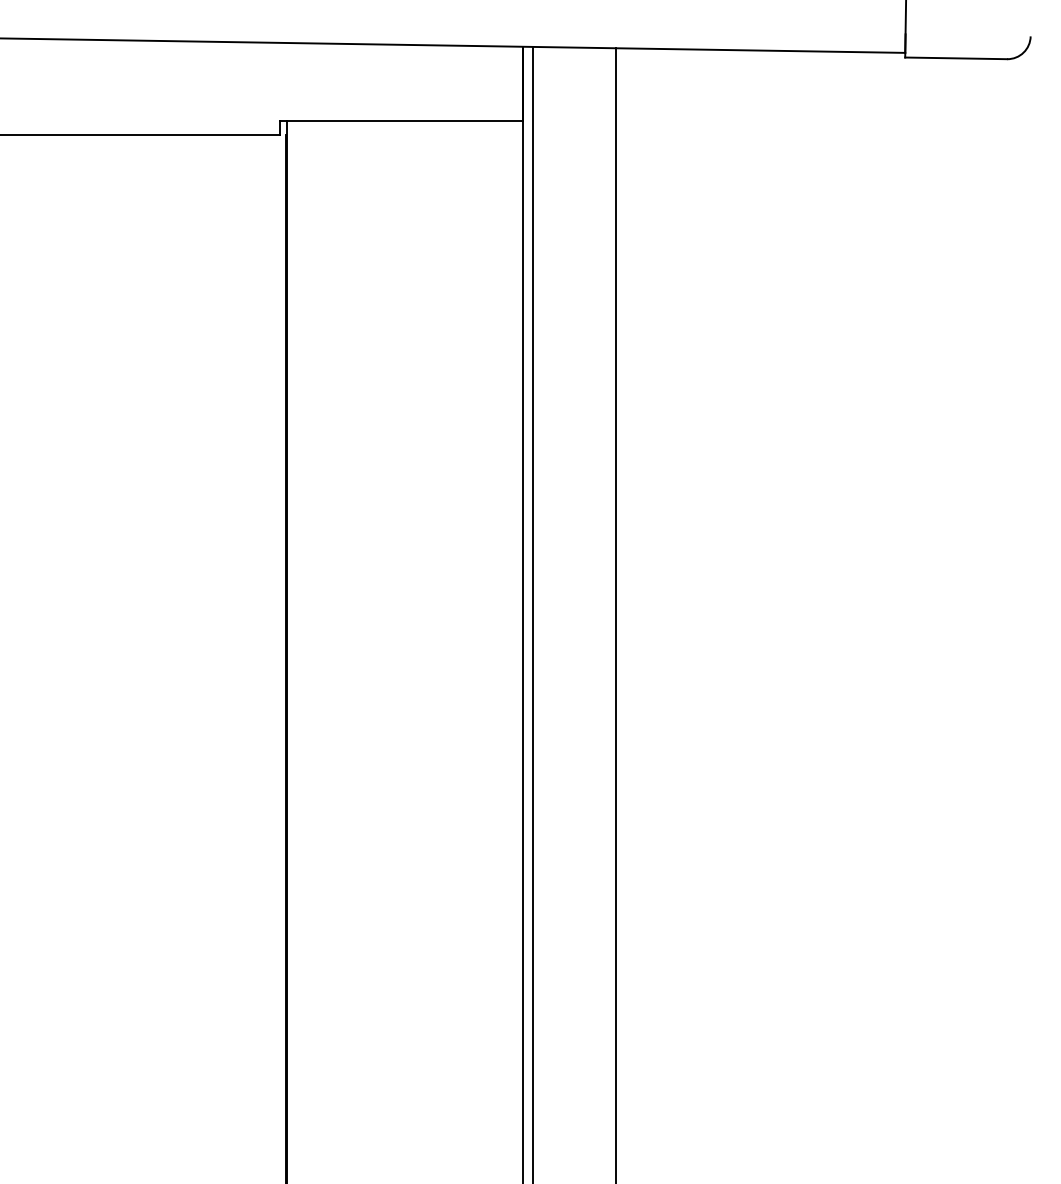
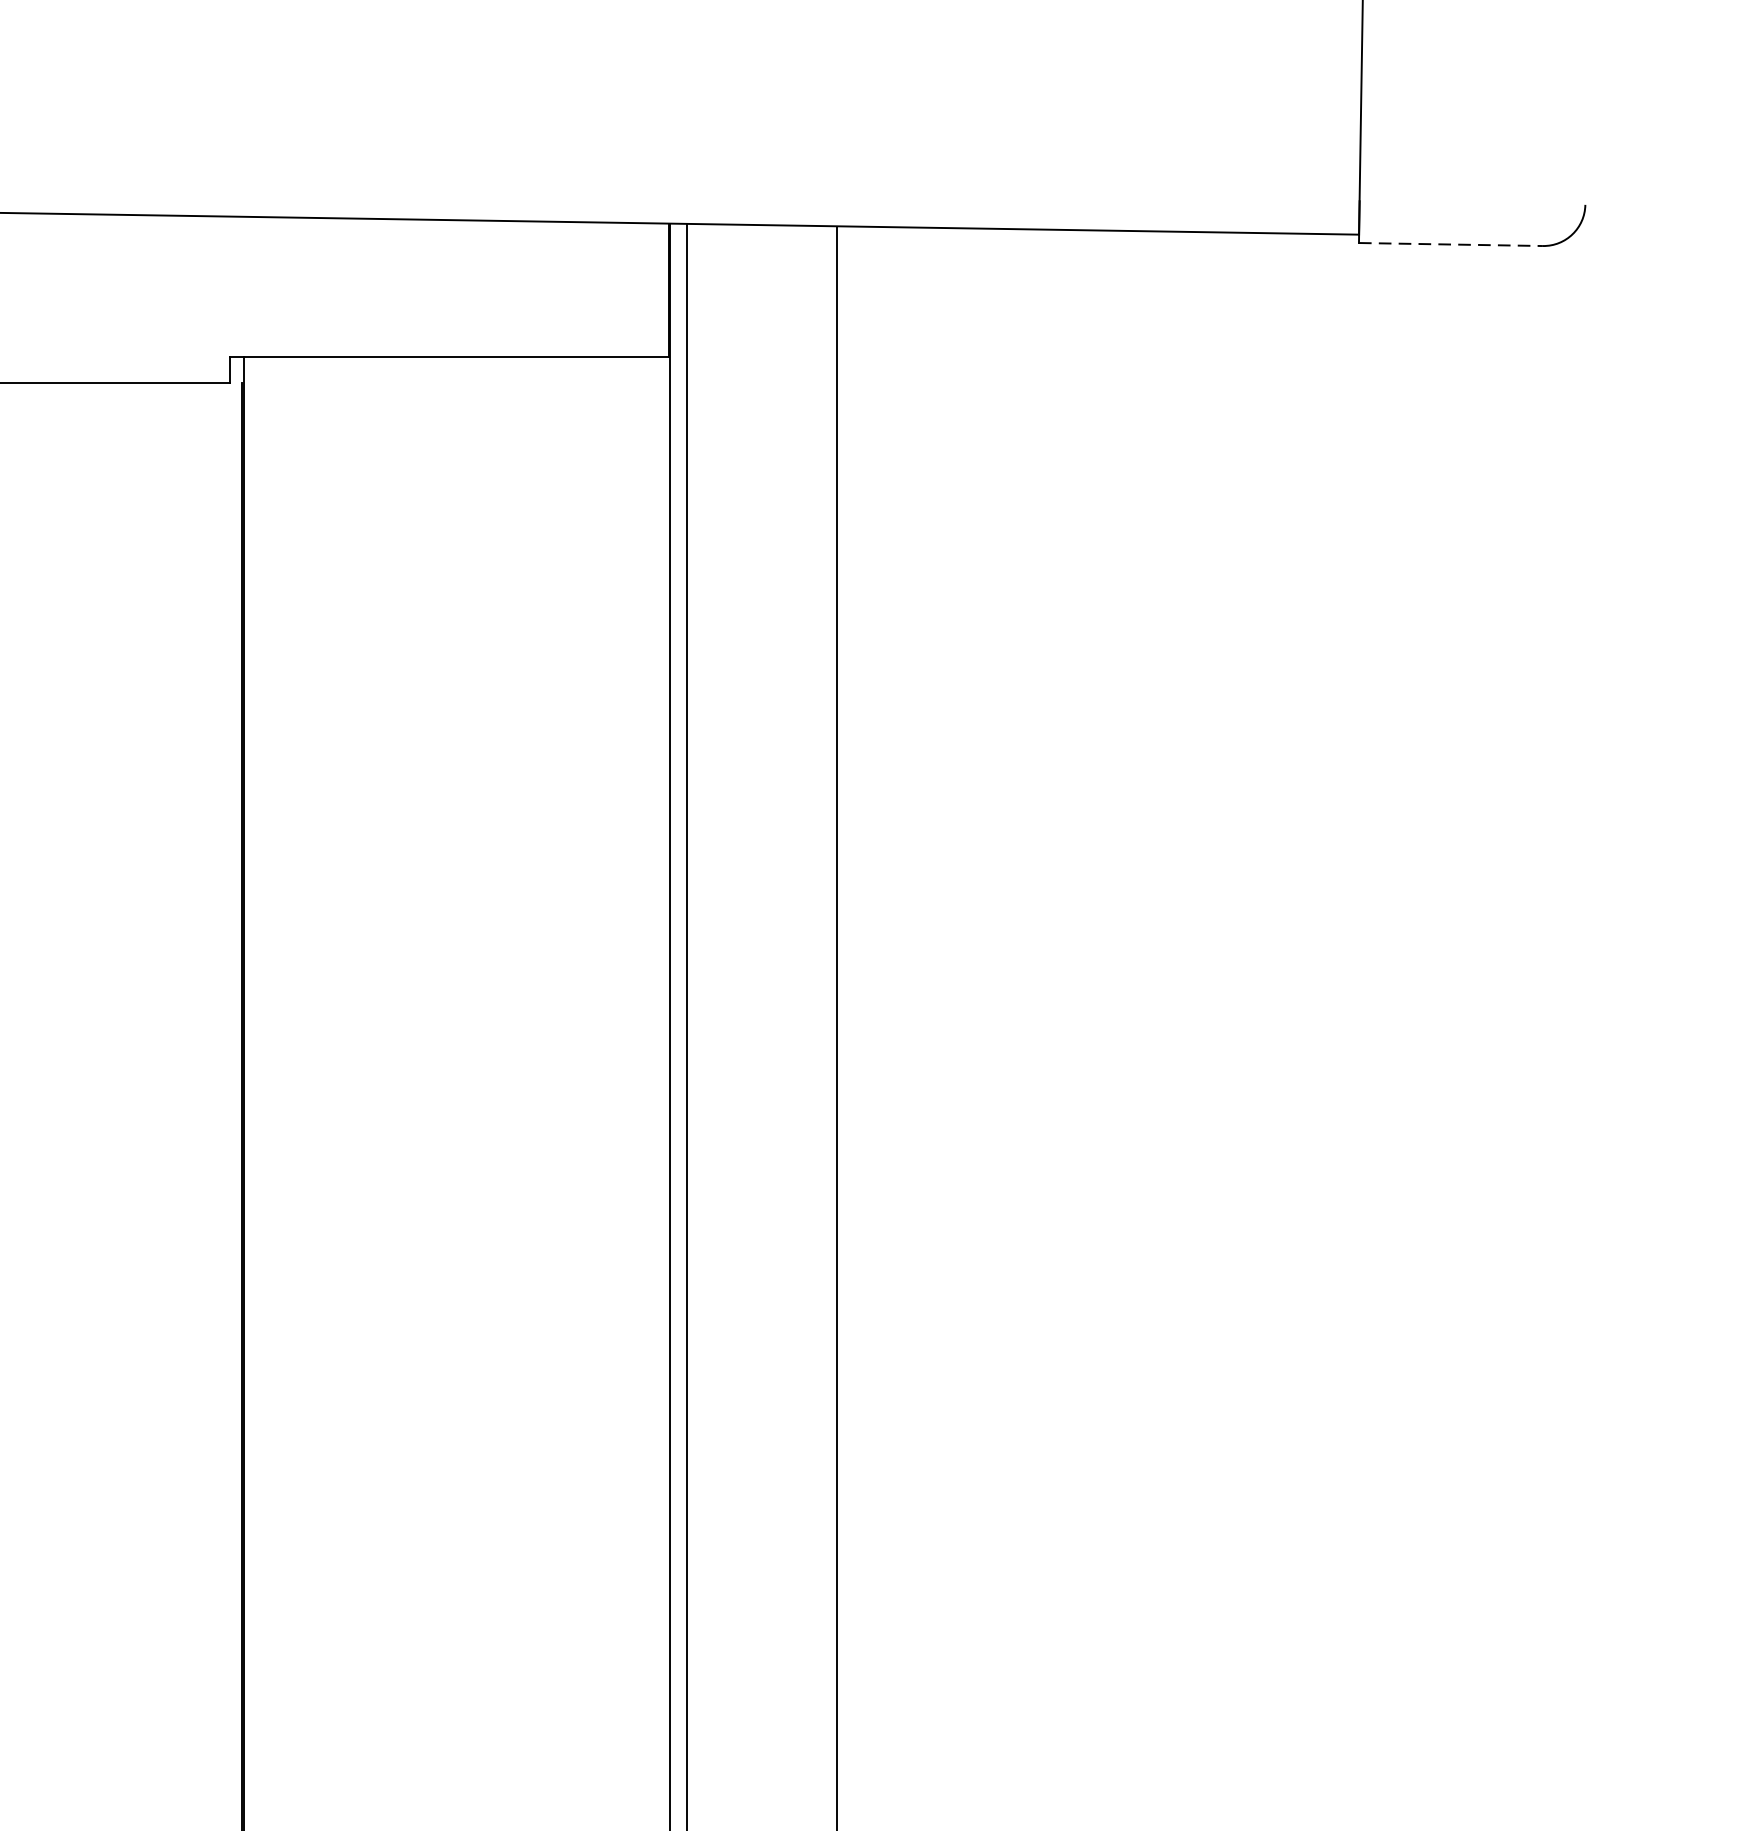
line: (956, 58) -> (1451, 244), solid -> dashed

